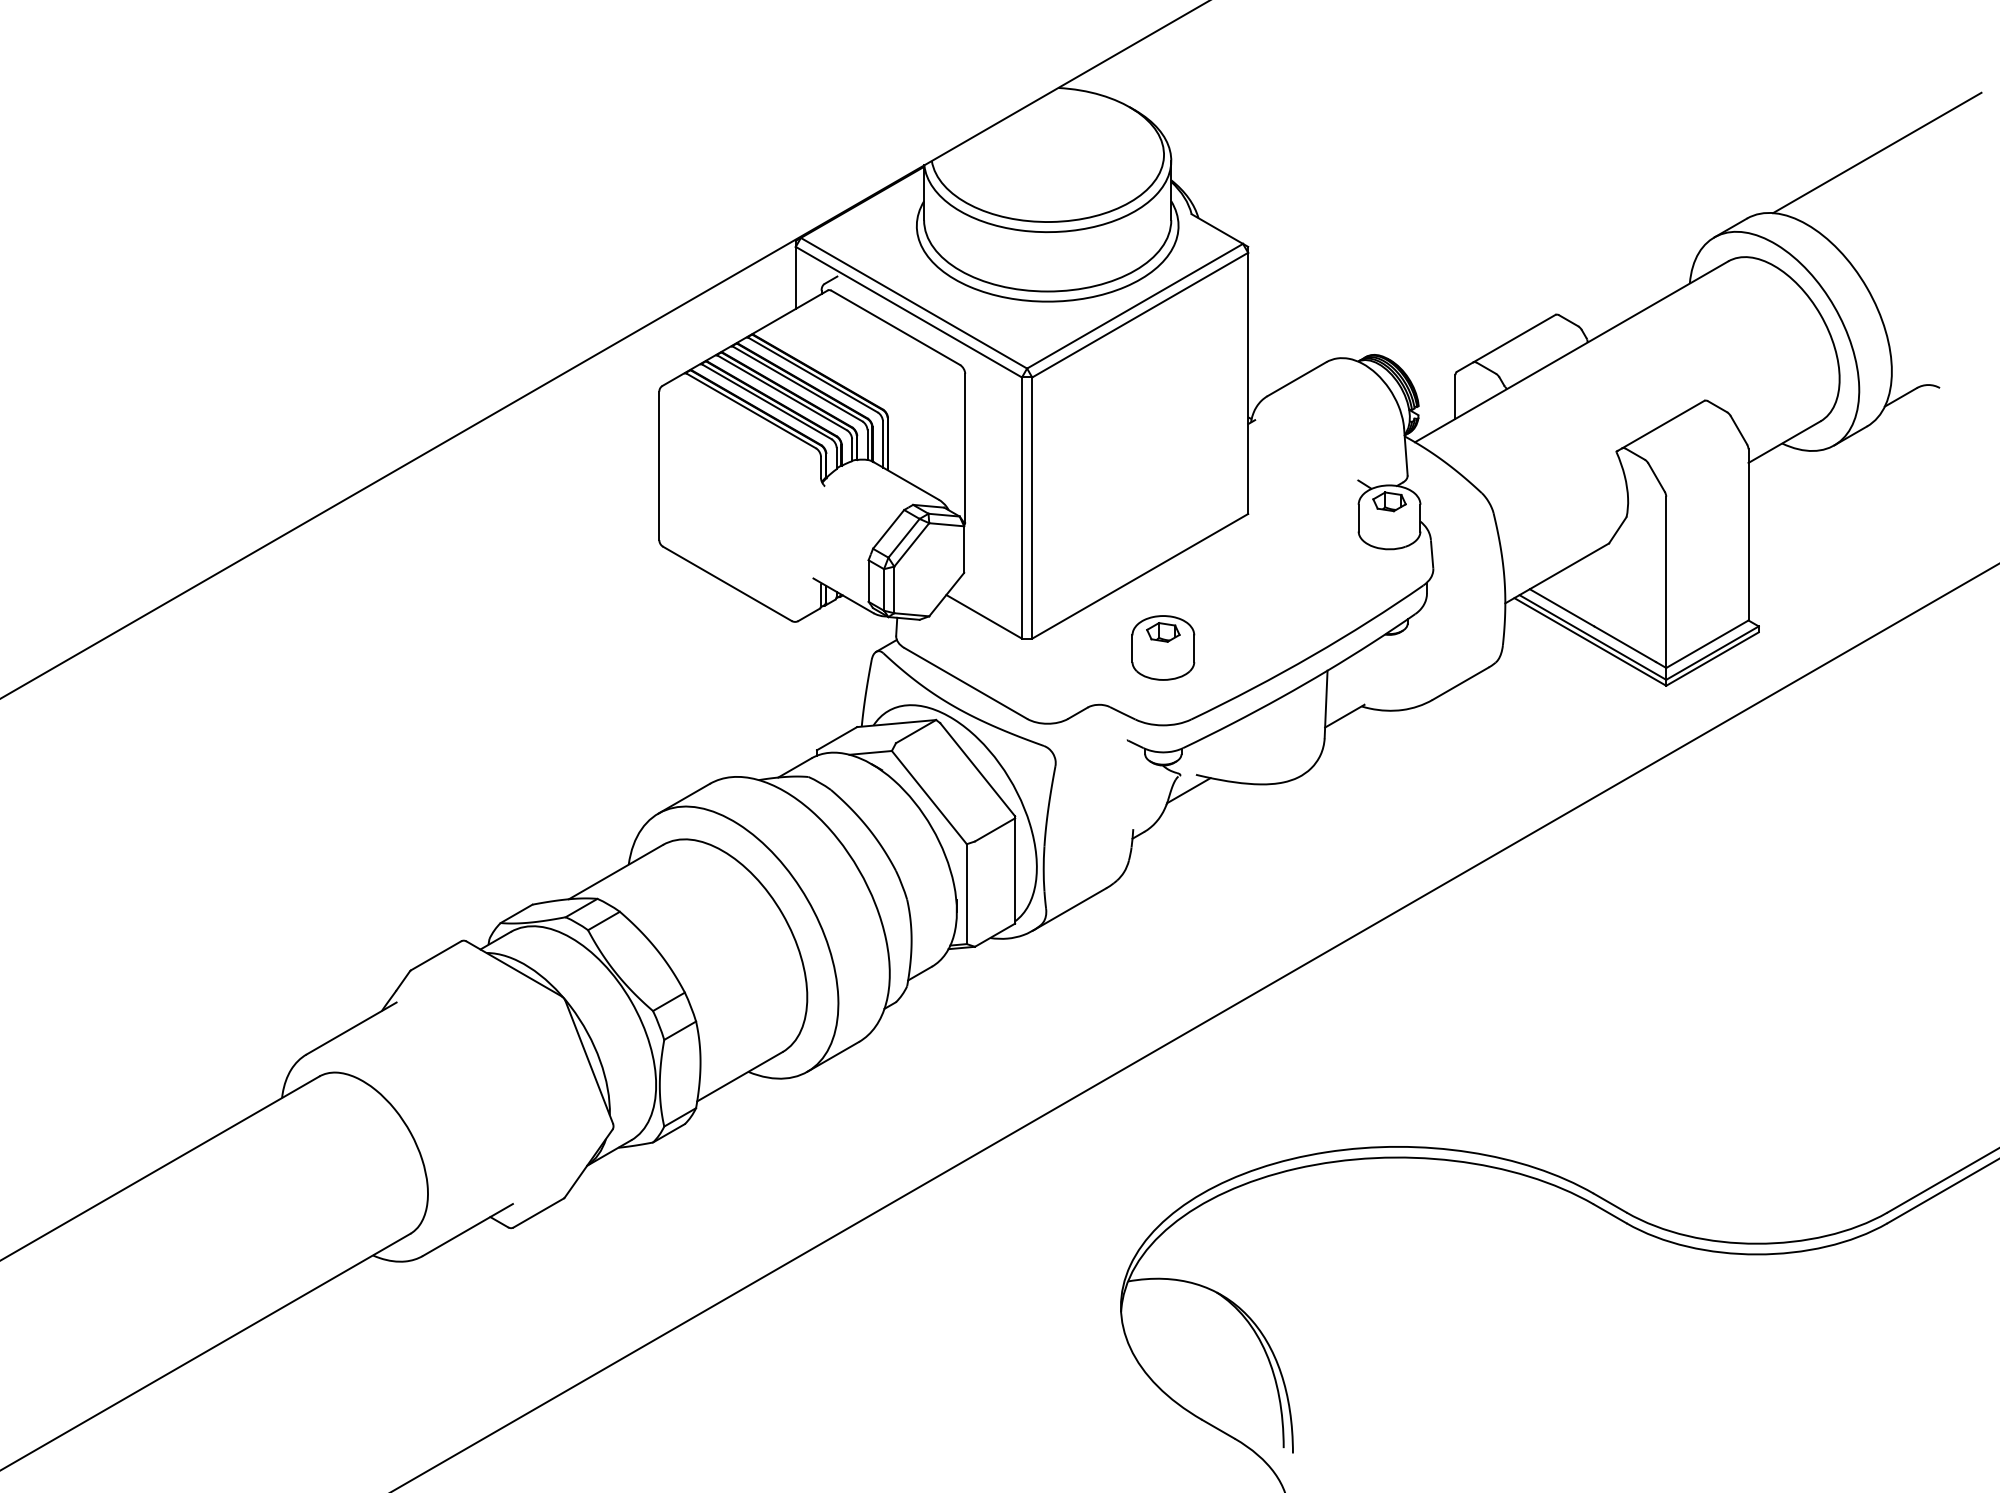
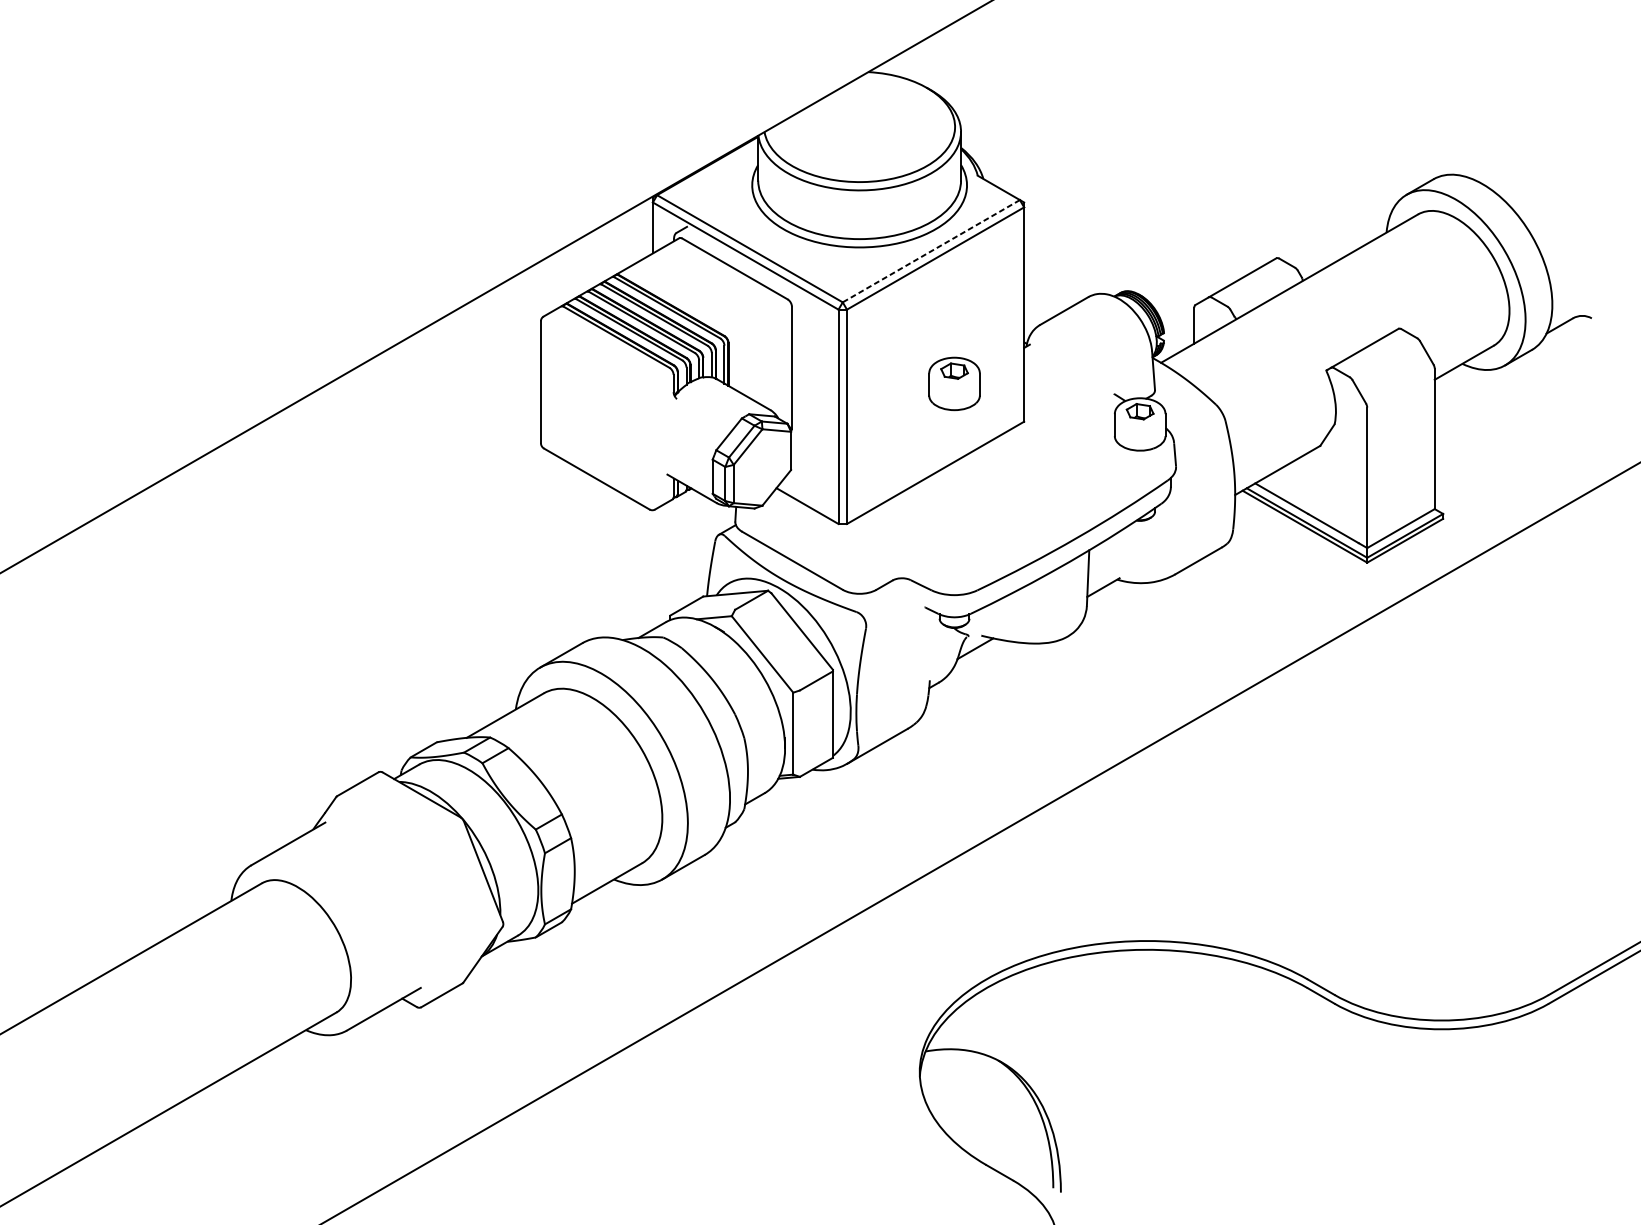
line: (1877, 152) -> (1540, 125), removed
line: (1135, 306) -> (931, 251), solid -> dashed
part: (1163, 647) -> (954, 383), moved

